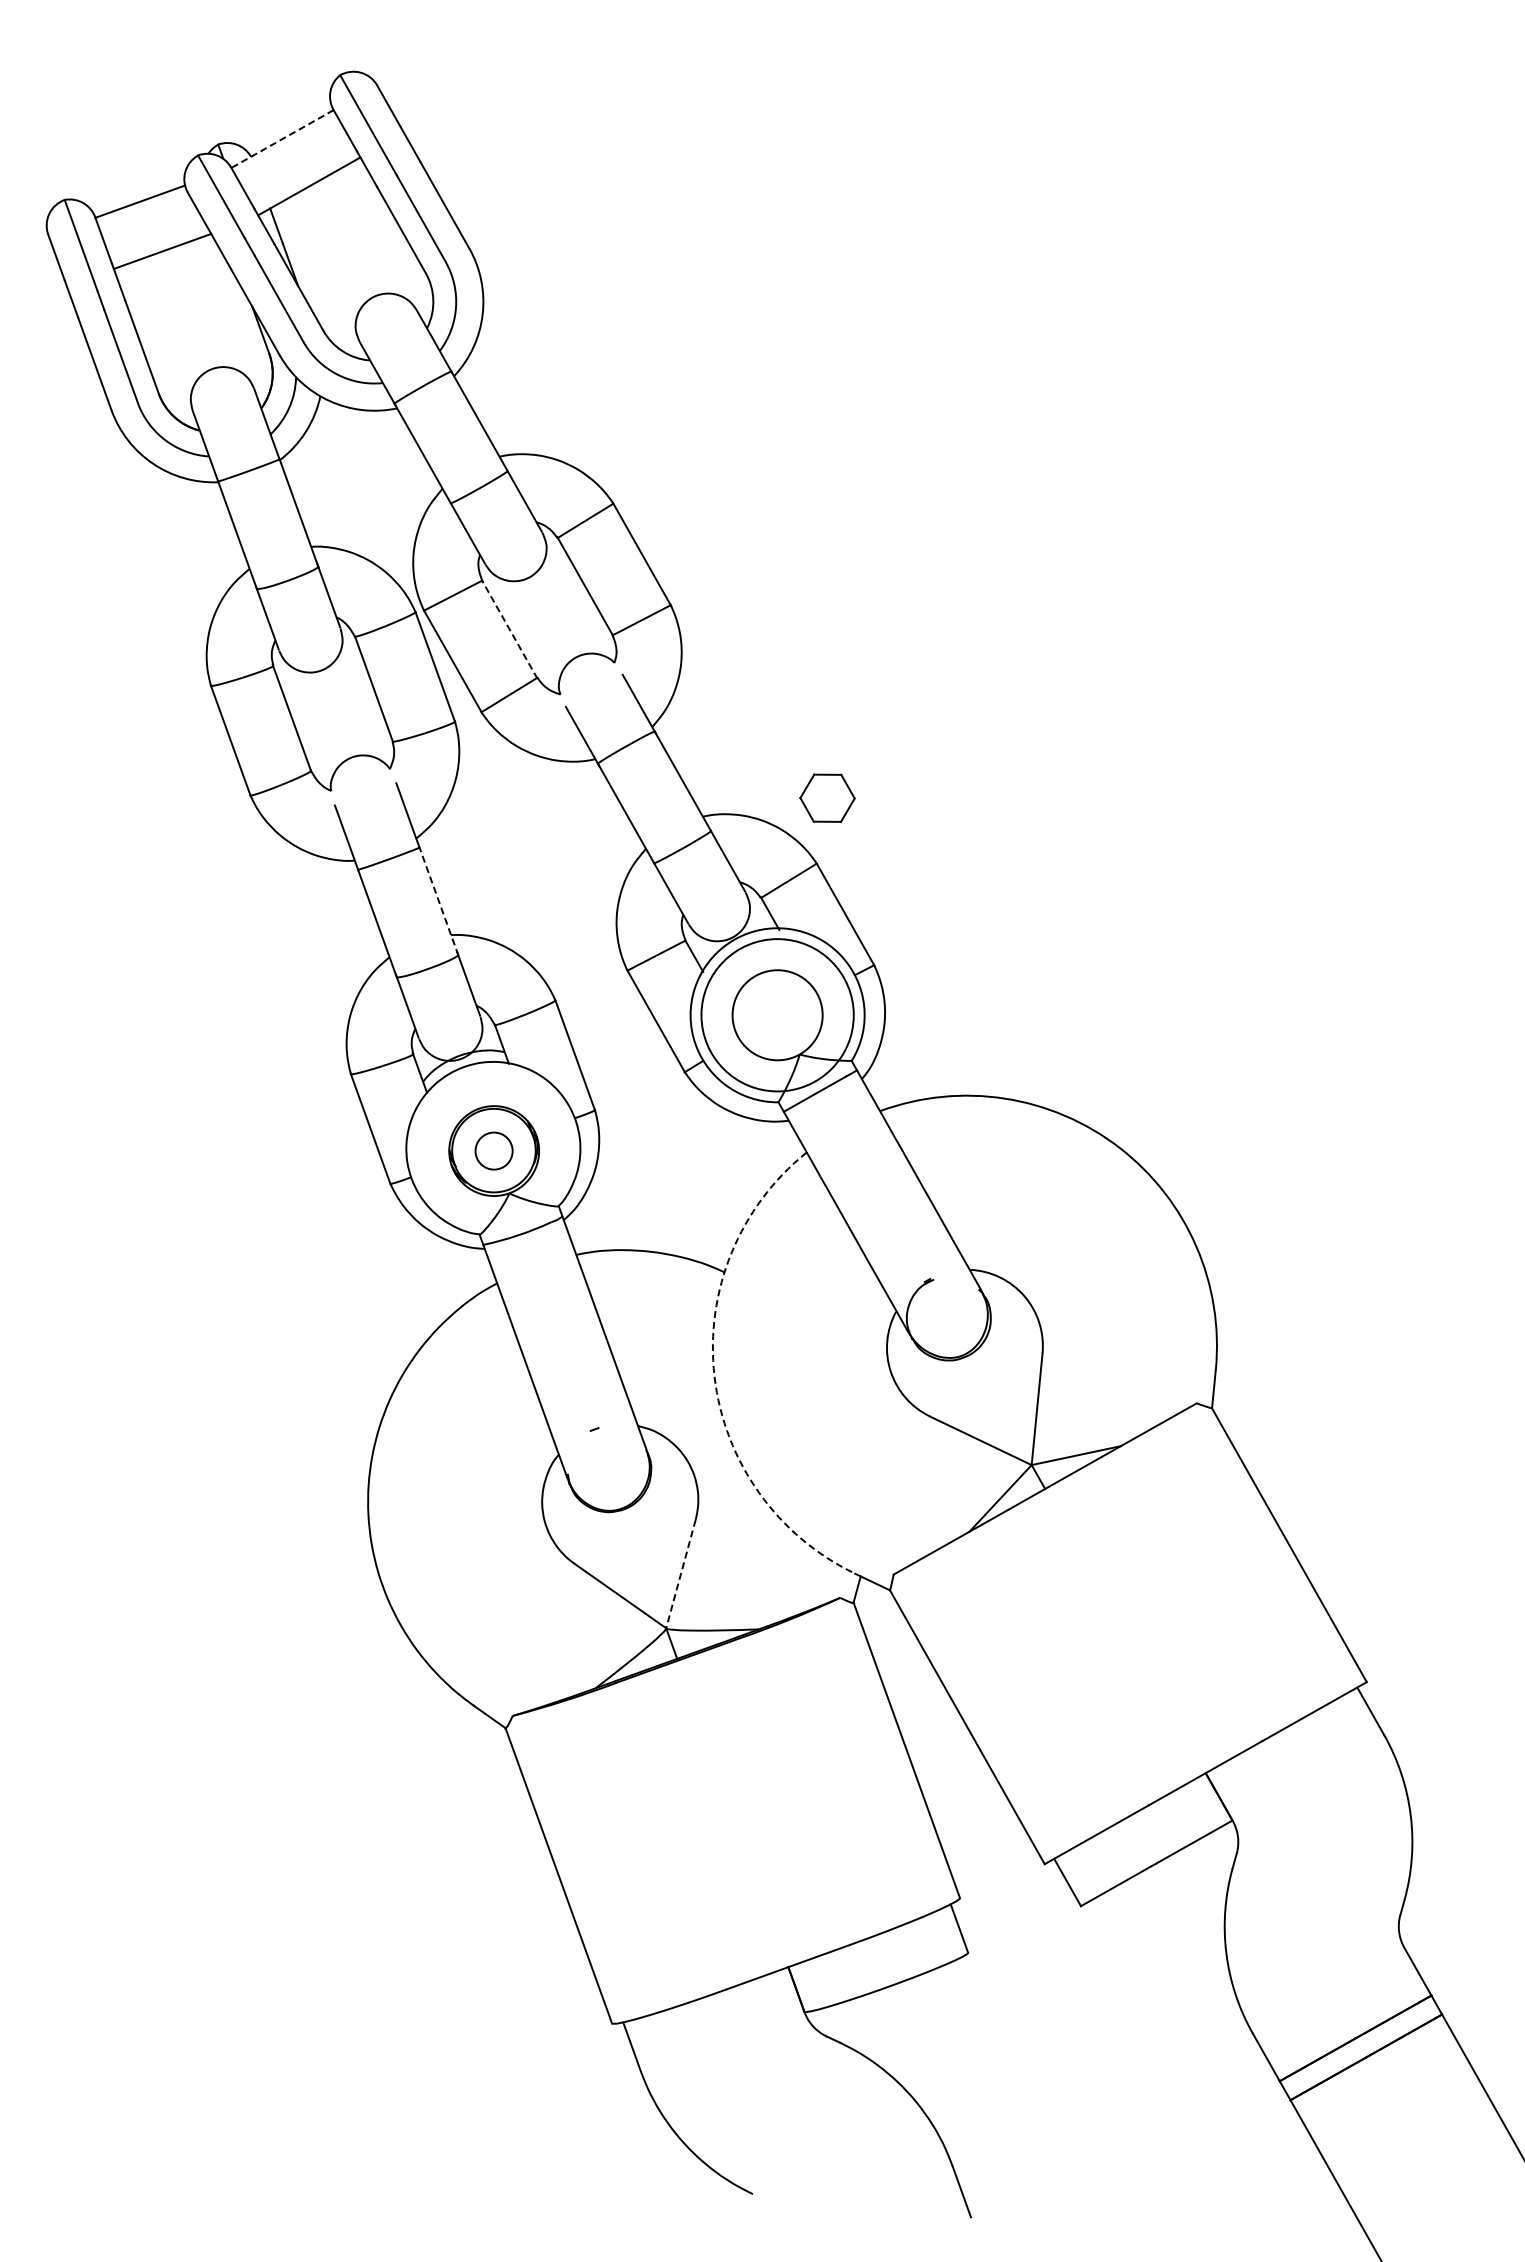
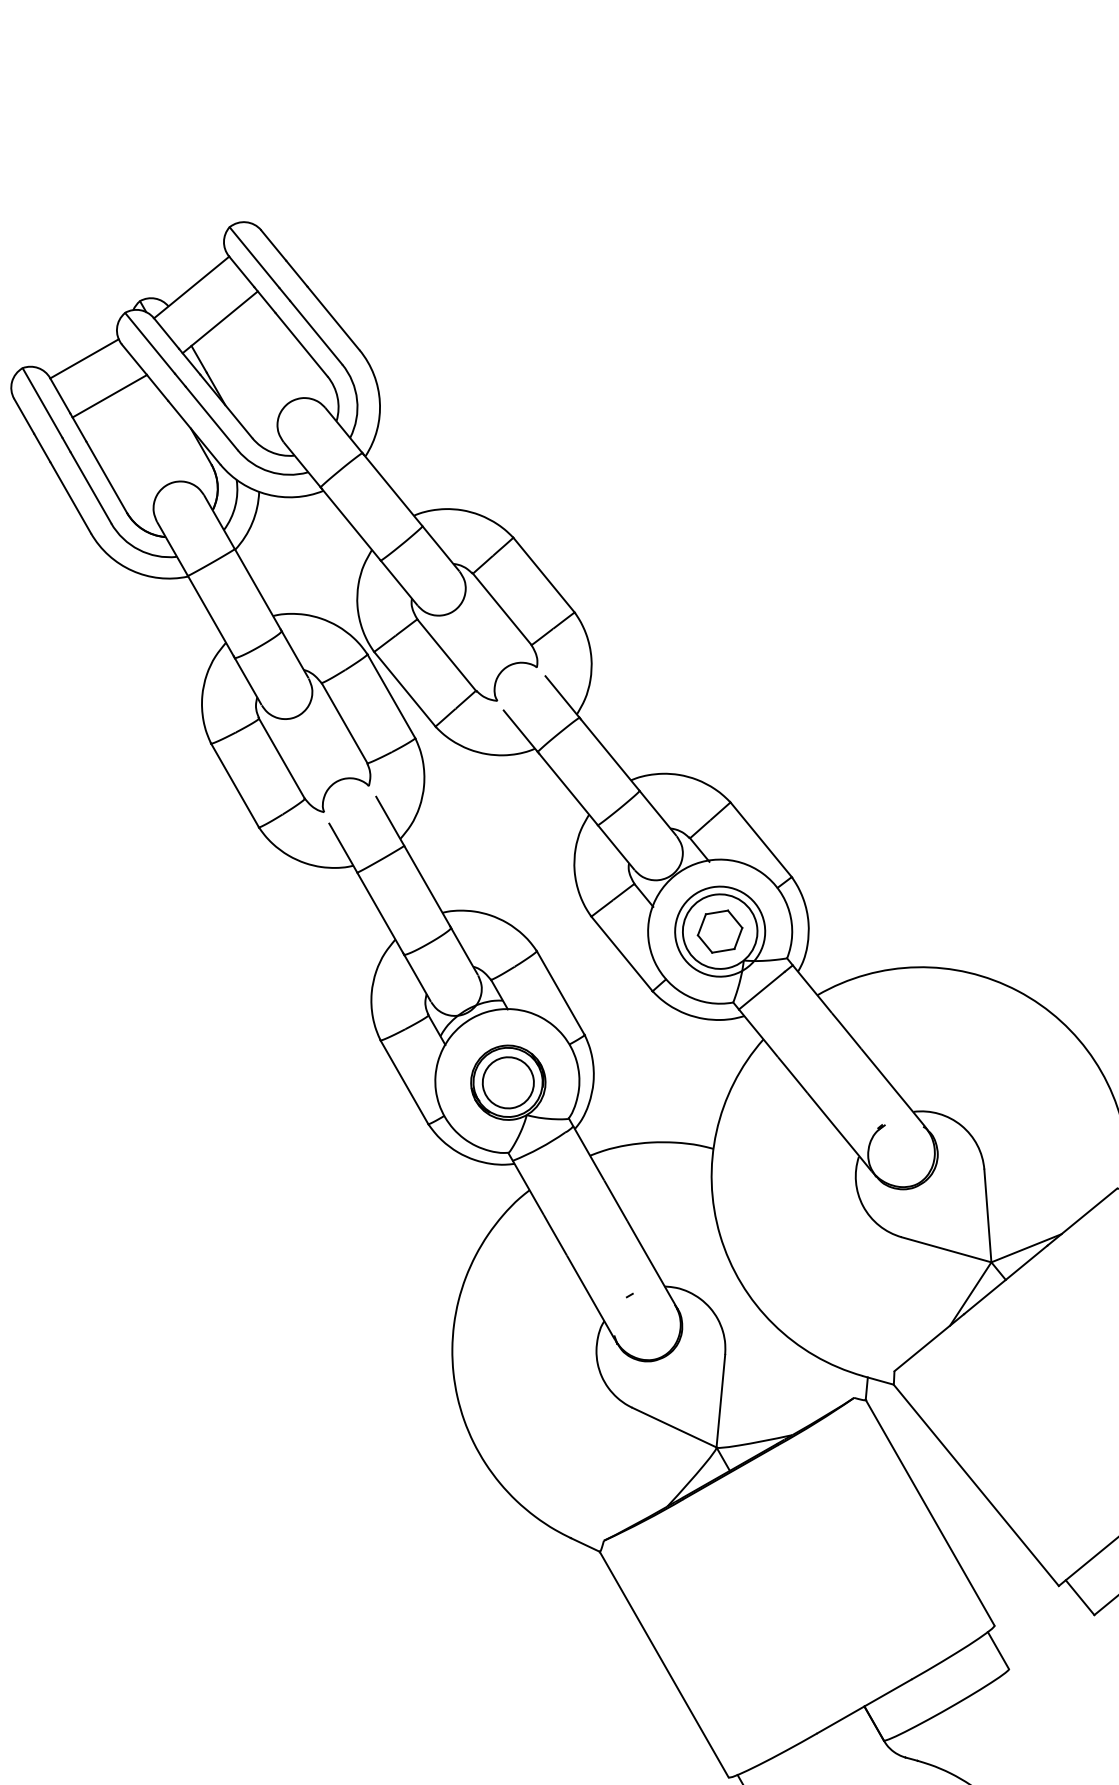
line: (282, 139) -> (191, 287), dashed -> solid
line: (509, 629) -> (446, 655), dashed -> solid
part: (827, 797) -> (719, 931), moved
line: (438, 901) -> (427, 887), dashed -> solid
circle: (777, 1014) -> (719, 931), size x0.71
circle: (493, 1150) -> (507, 1082), size x1.67
arc: (714, 1376) -> (720, 1235), dashed -> solid
line: (680, 1574) -> (720, 1401), dashed -> solid

